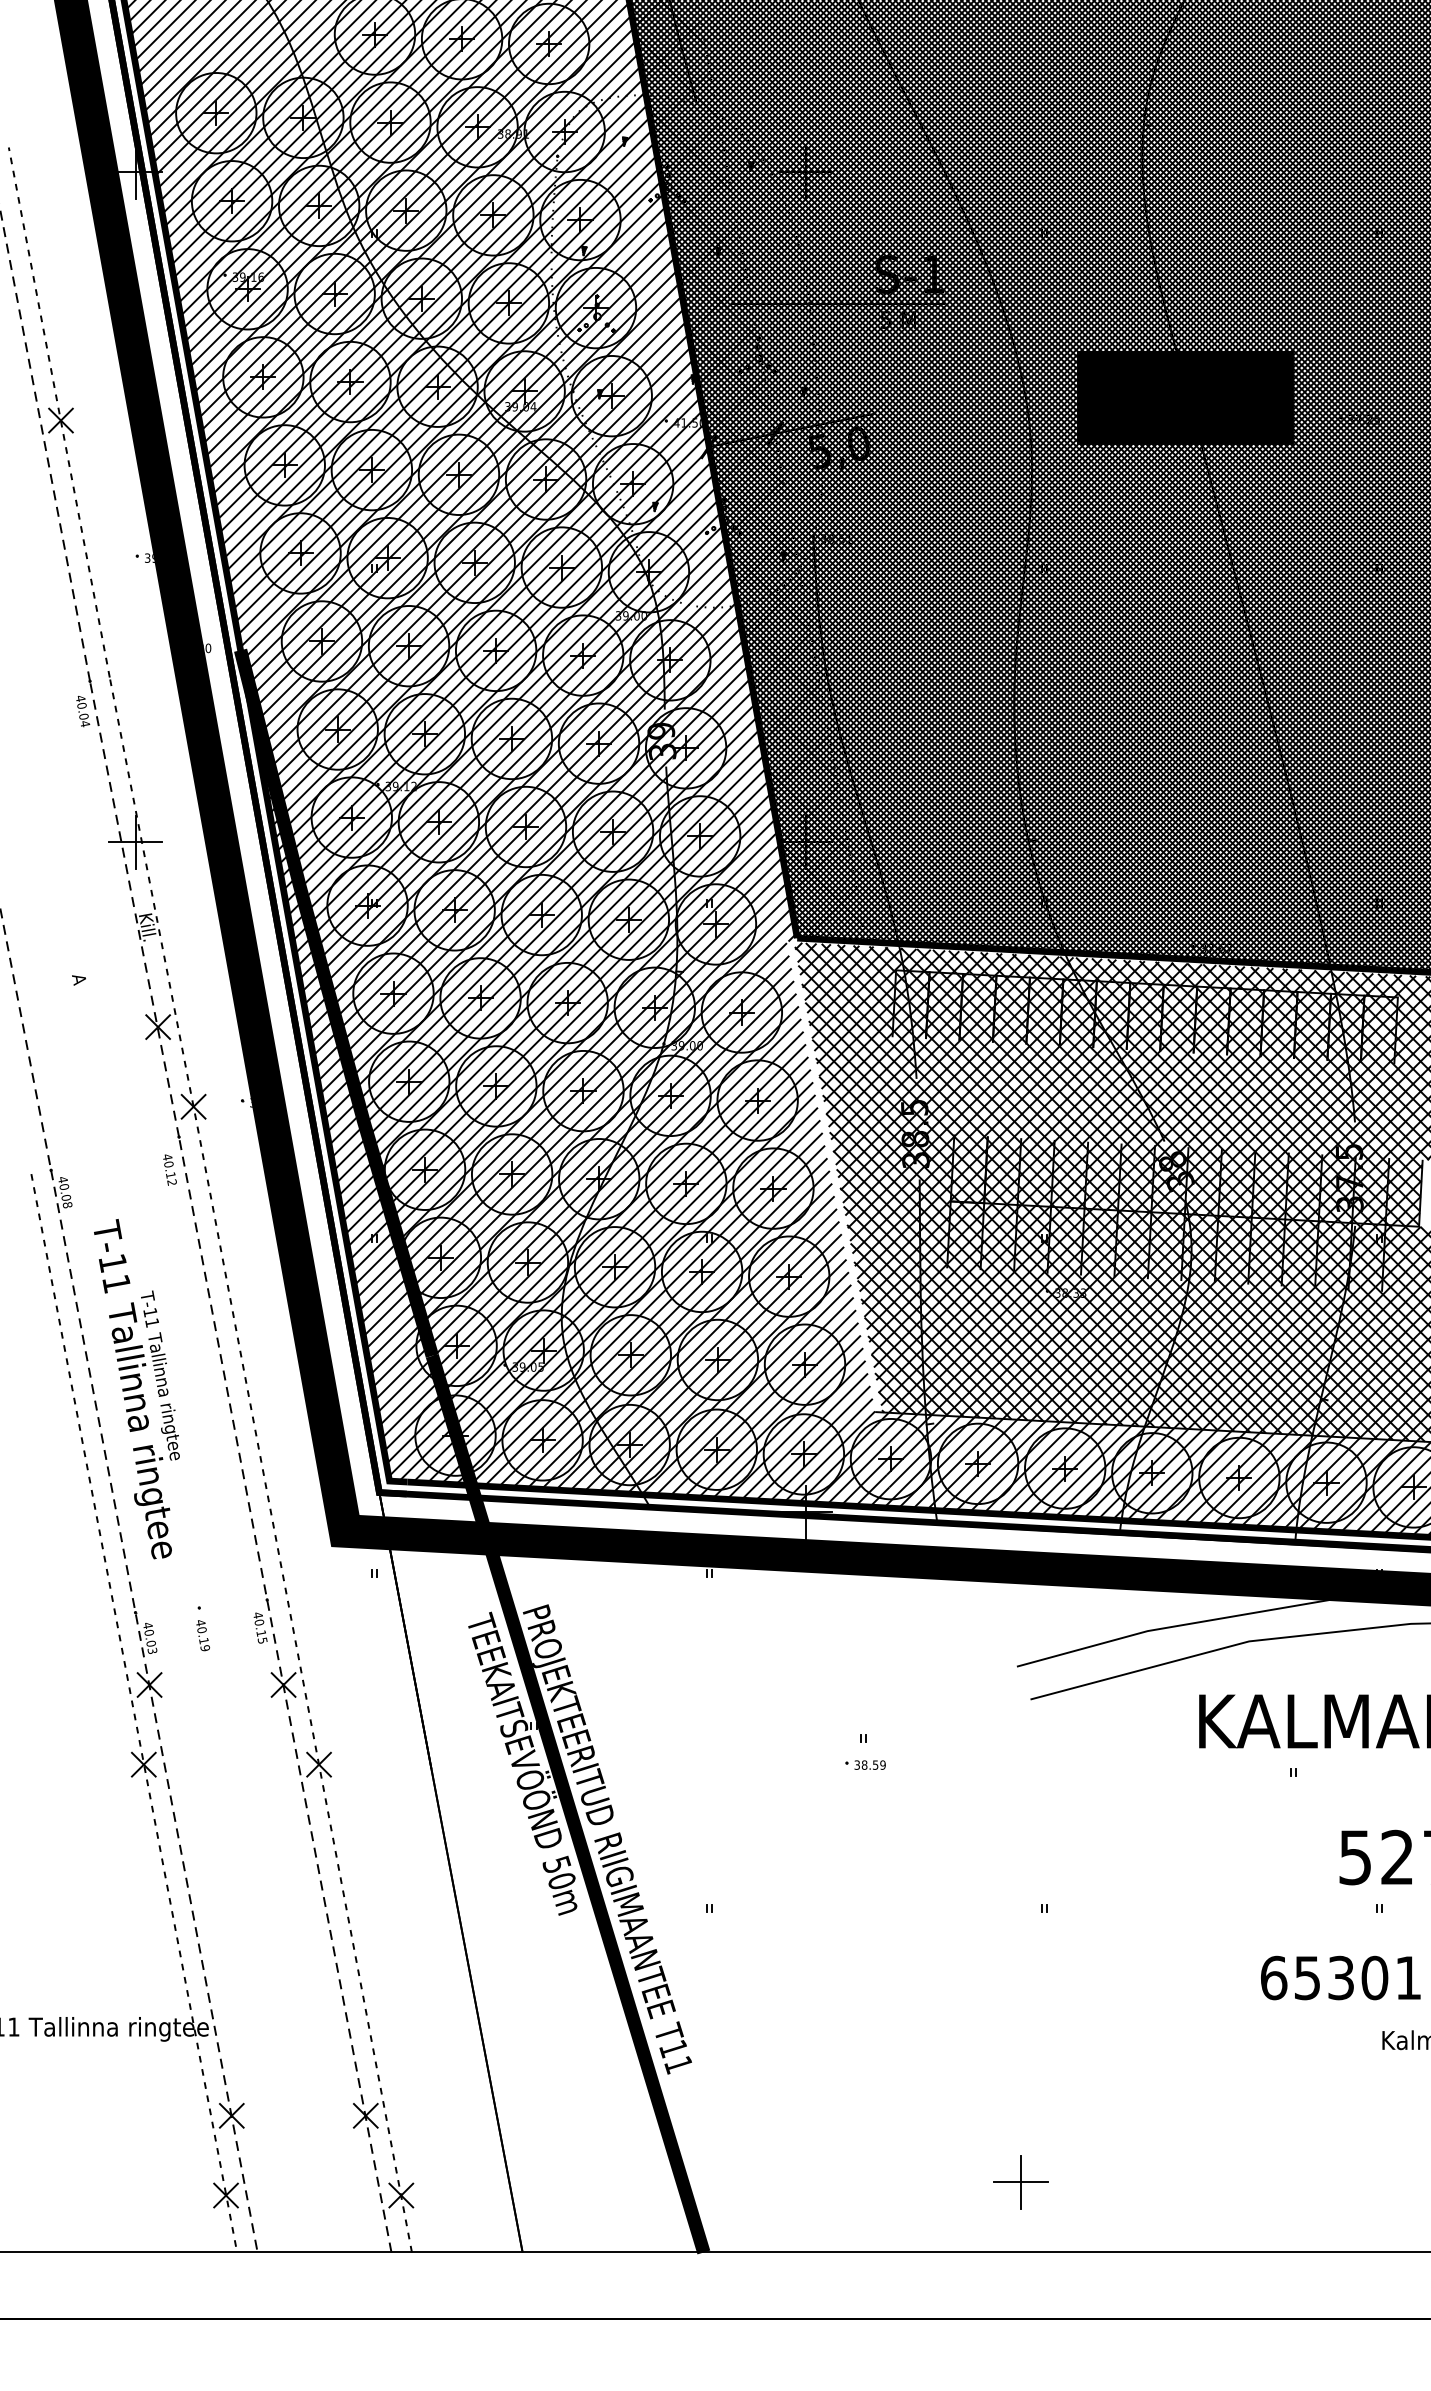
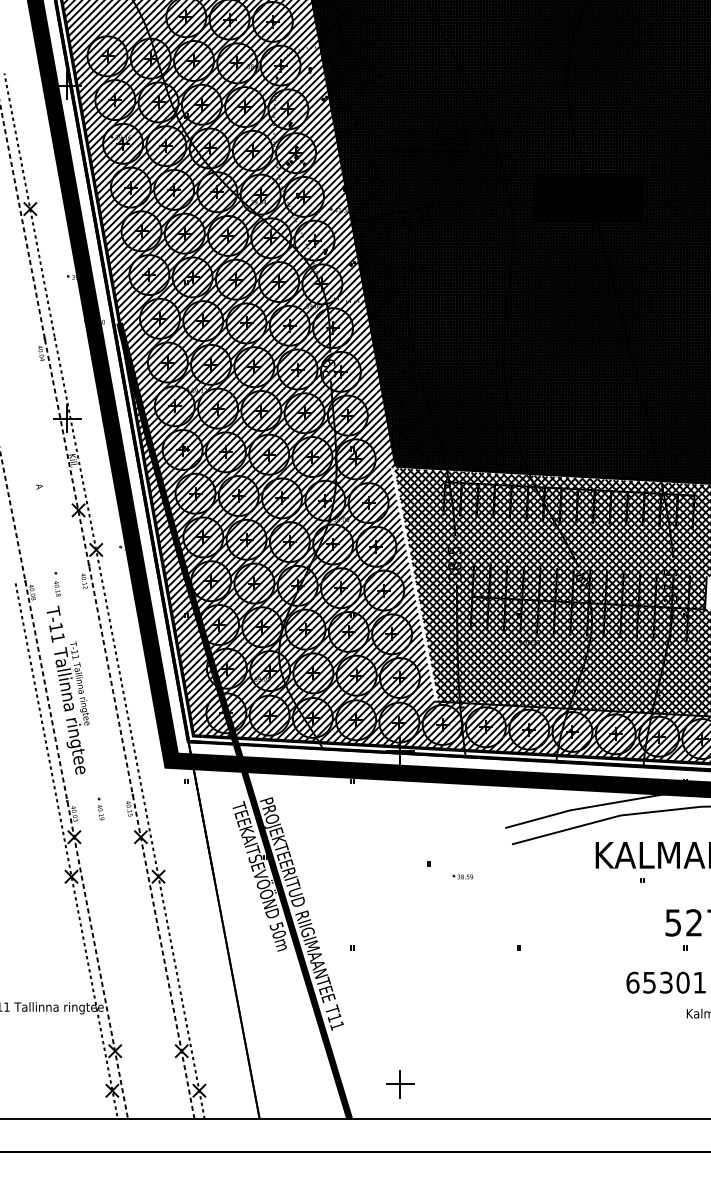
part: (115, 1176) -> (57, 584), added
part: (864, 1764) -> (462, 876), moved
part: (1021, 2182) -> (400, 1084), moved

